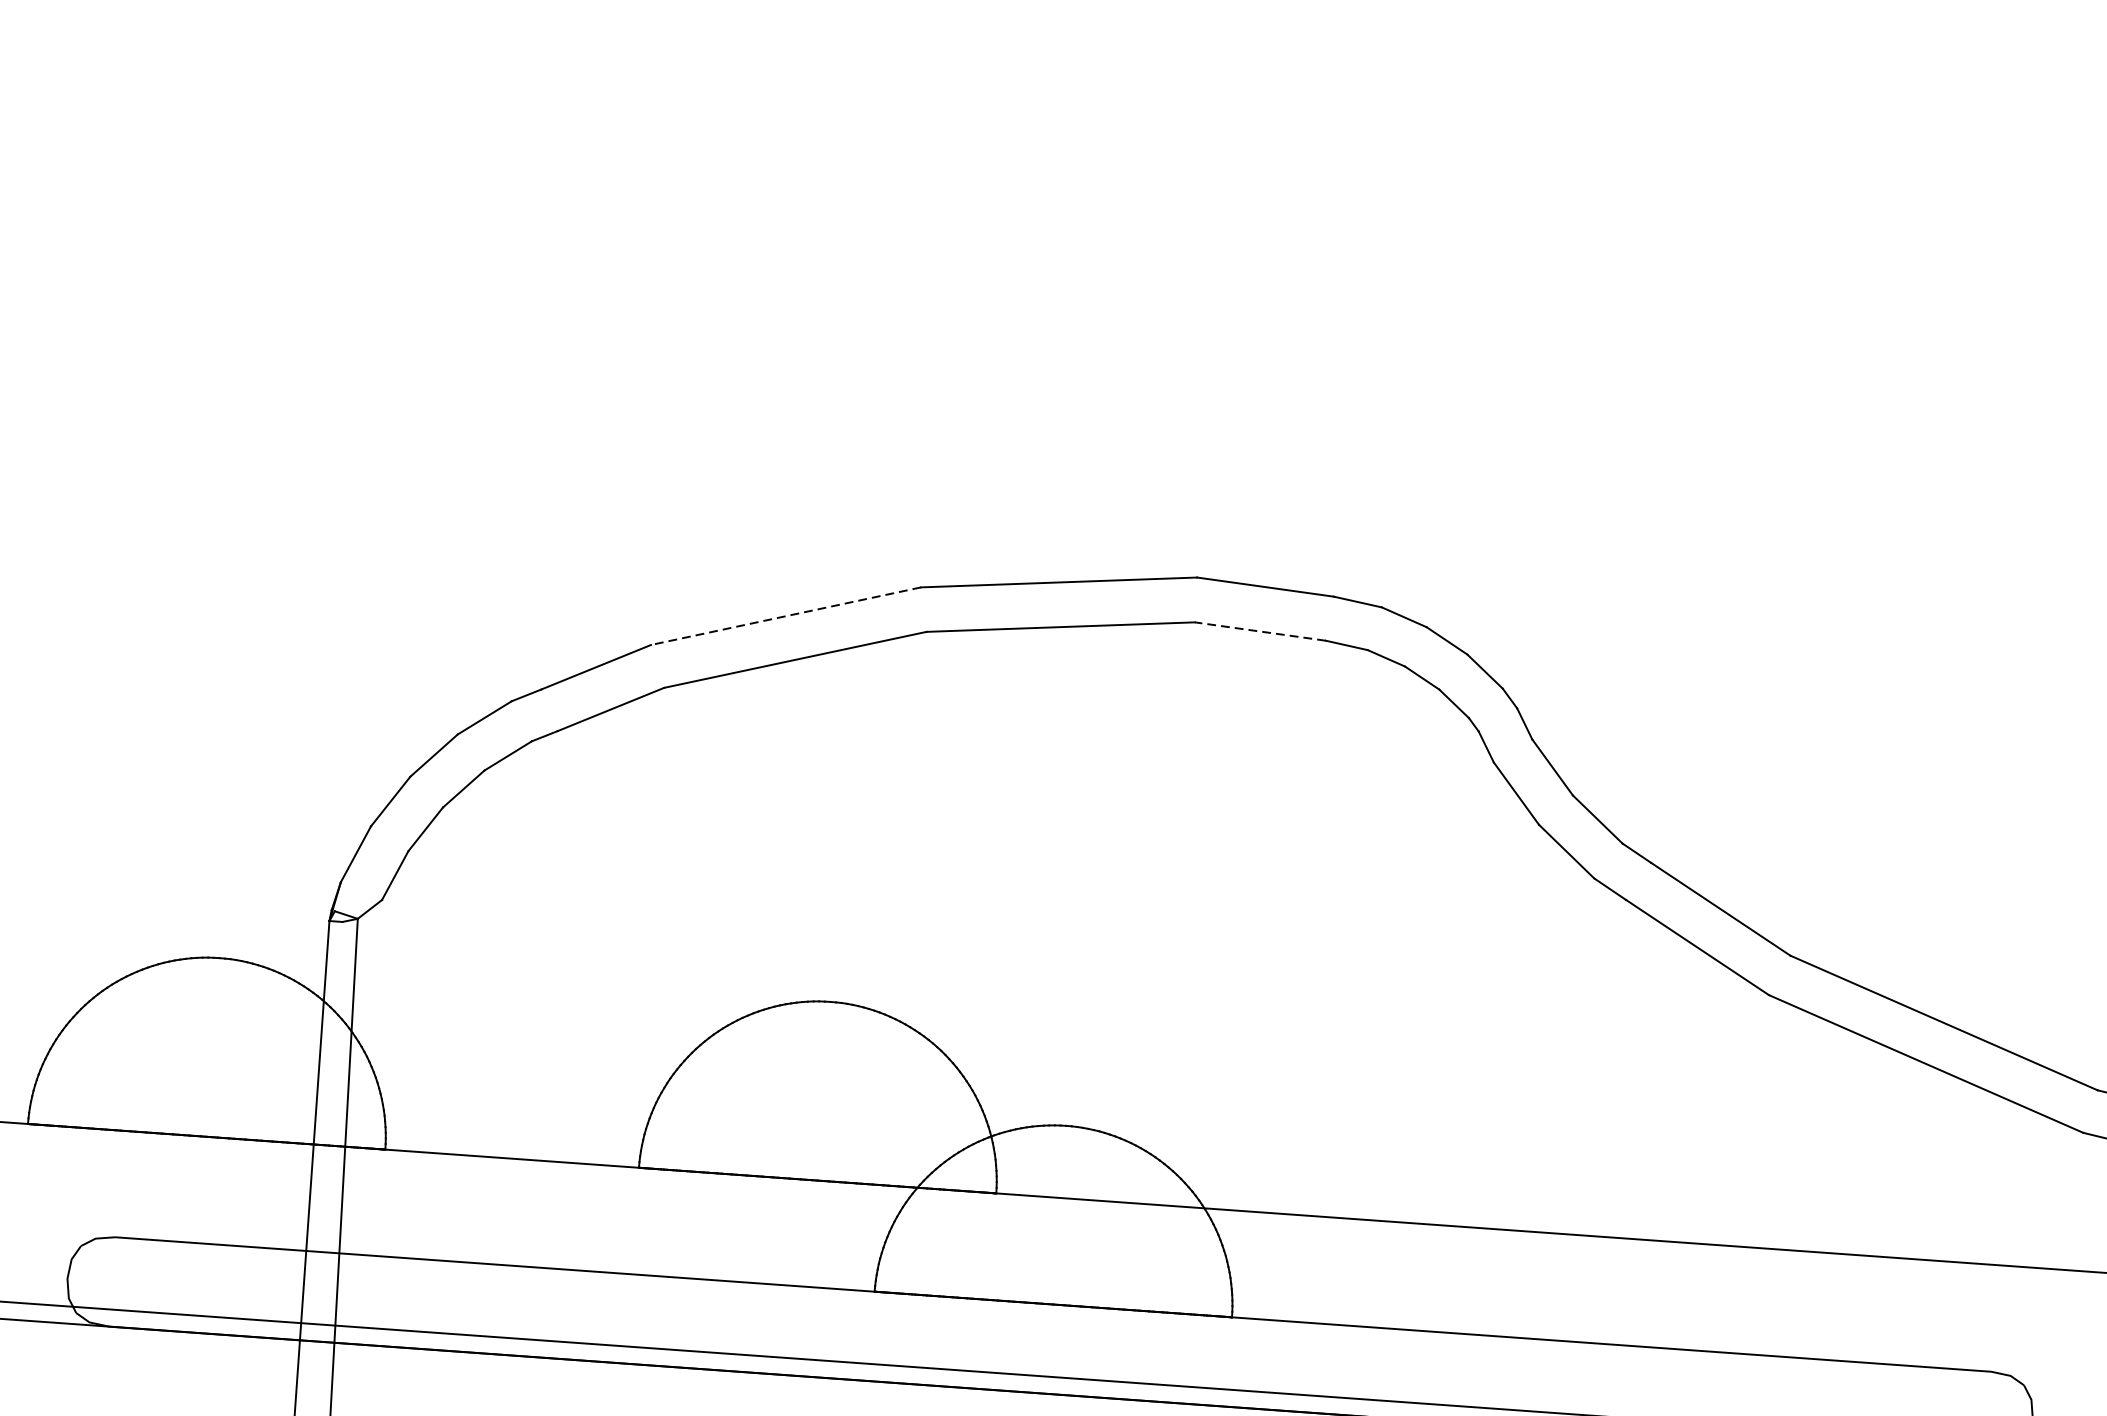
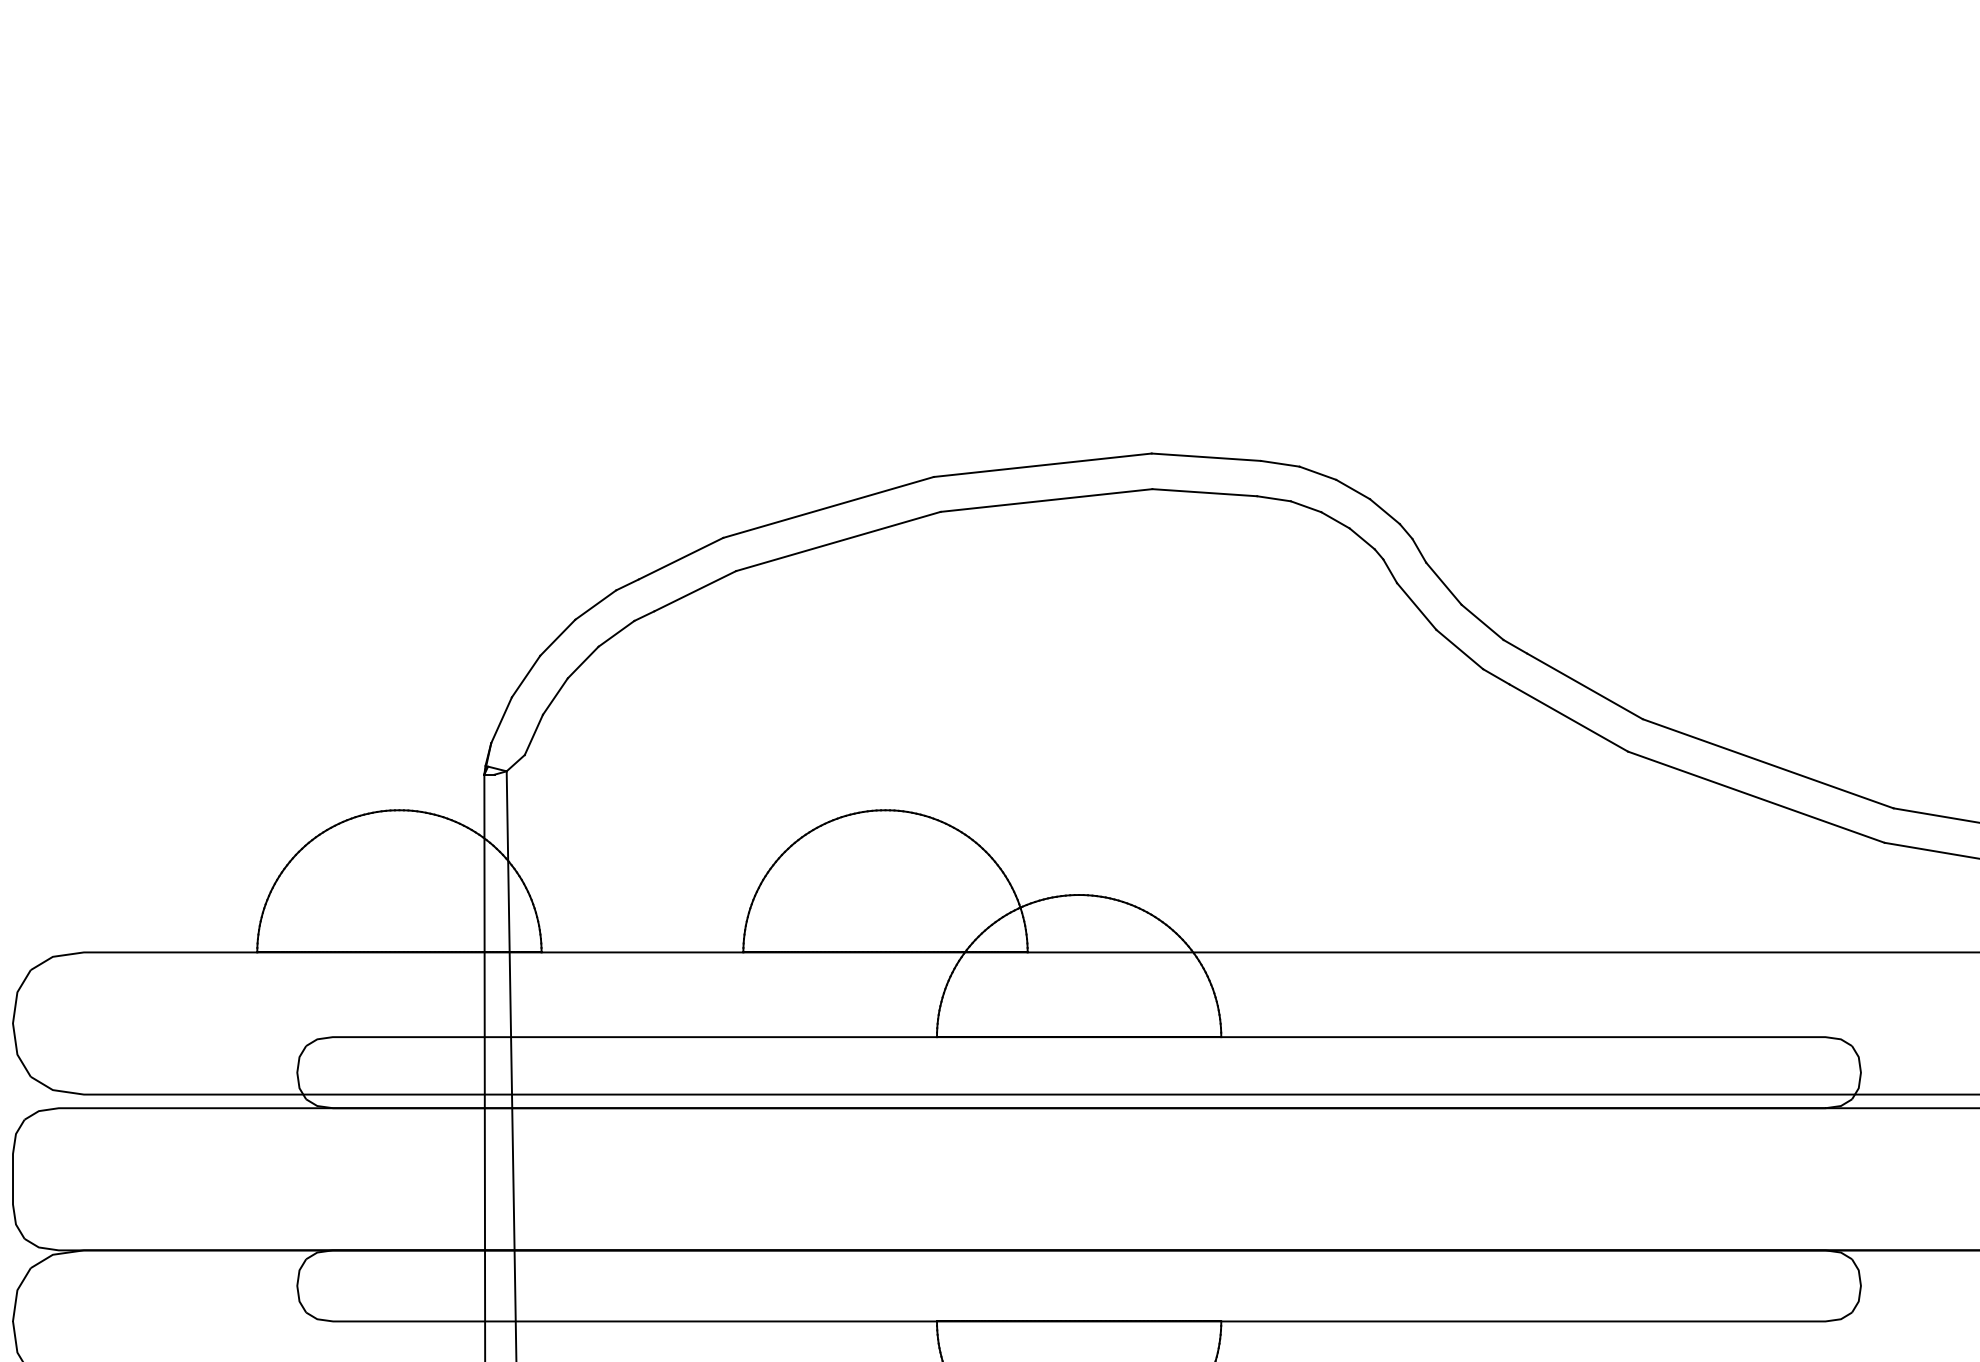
line: (786, 616) -> (828, 507), dashed -> solid
line: (1259, 631) -> (1204, 492), dashed -> solid

